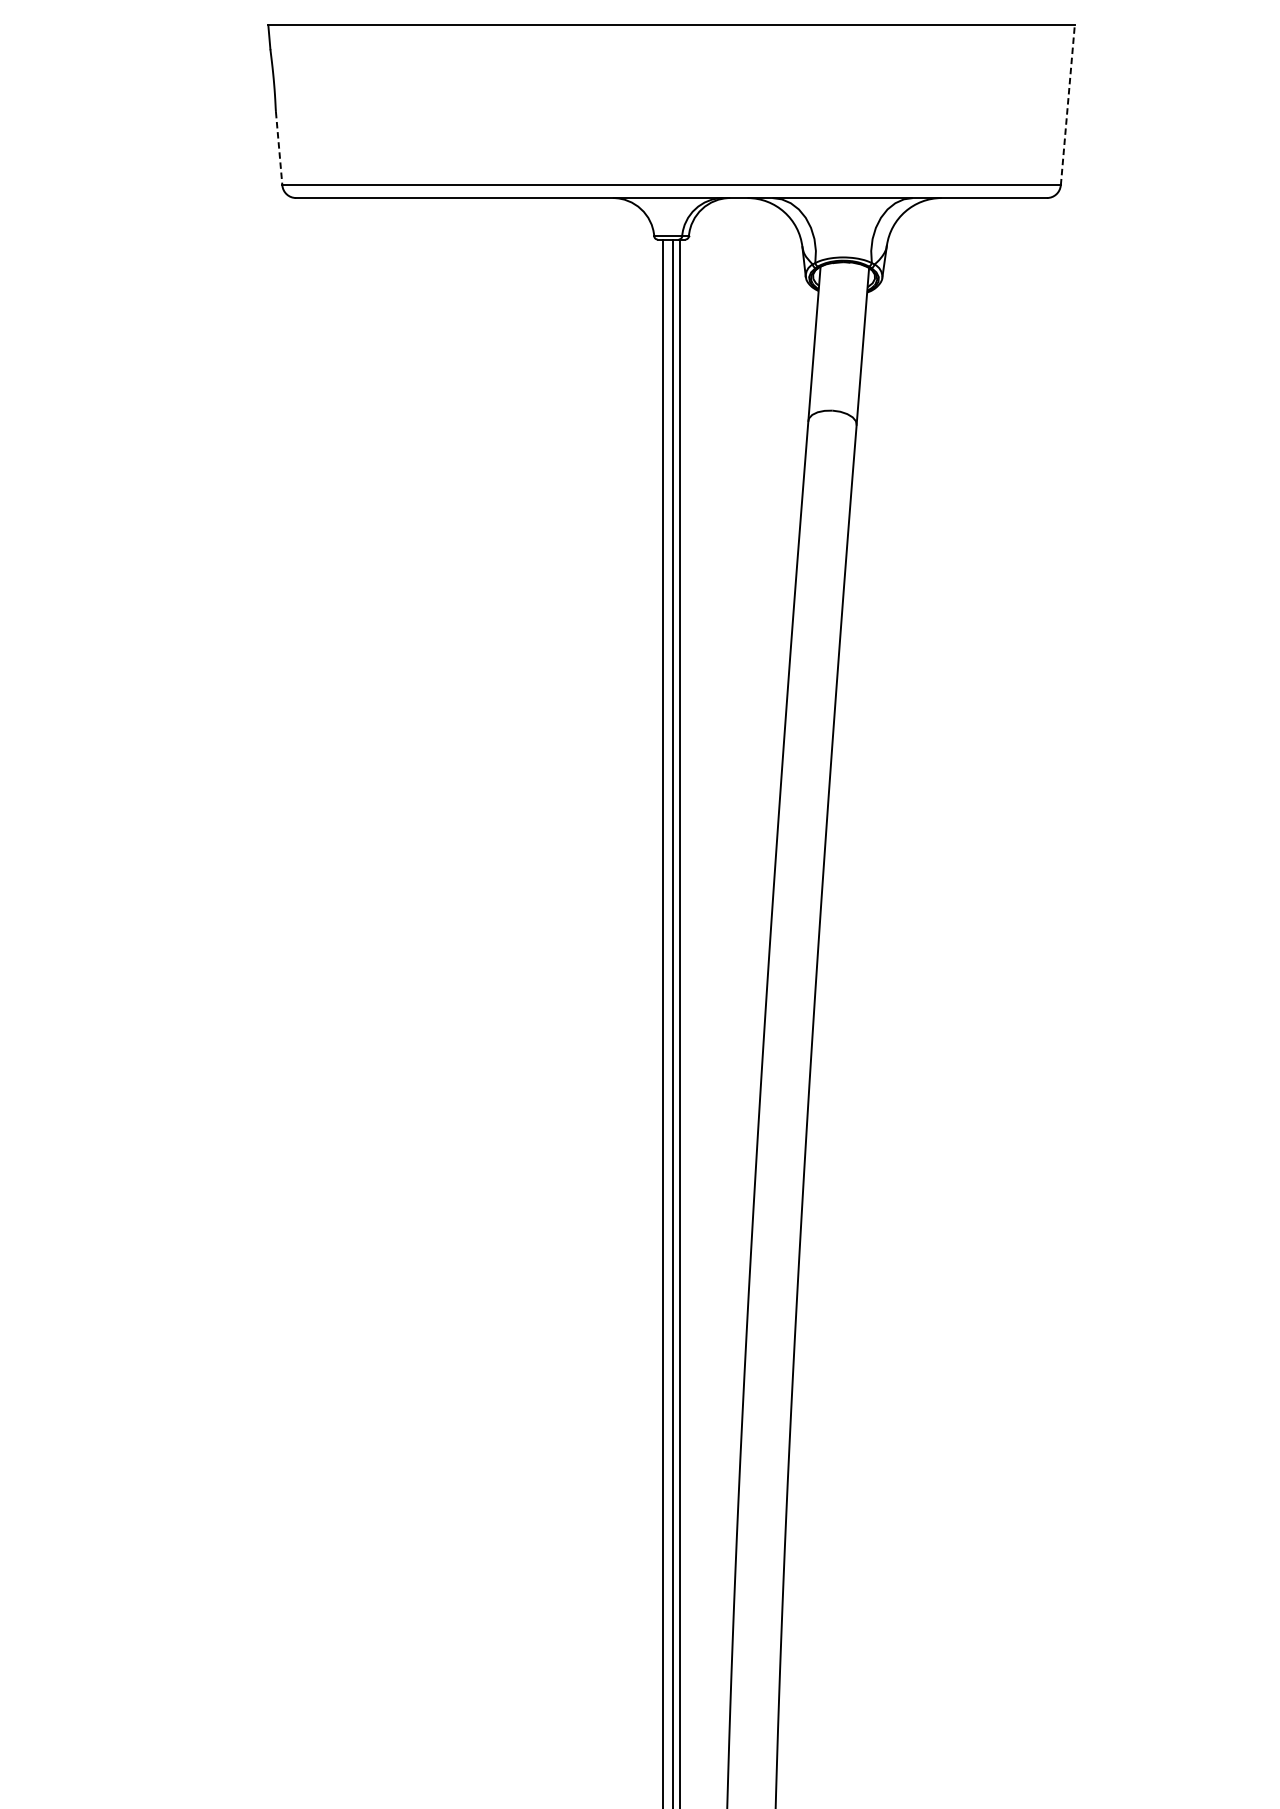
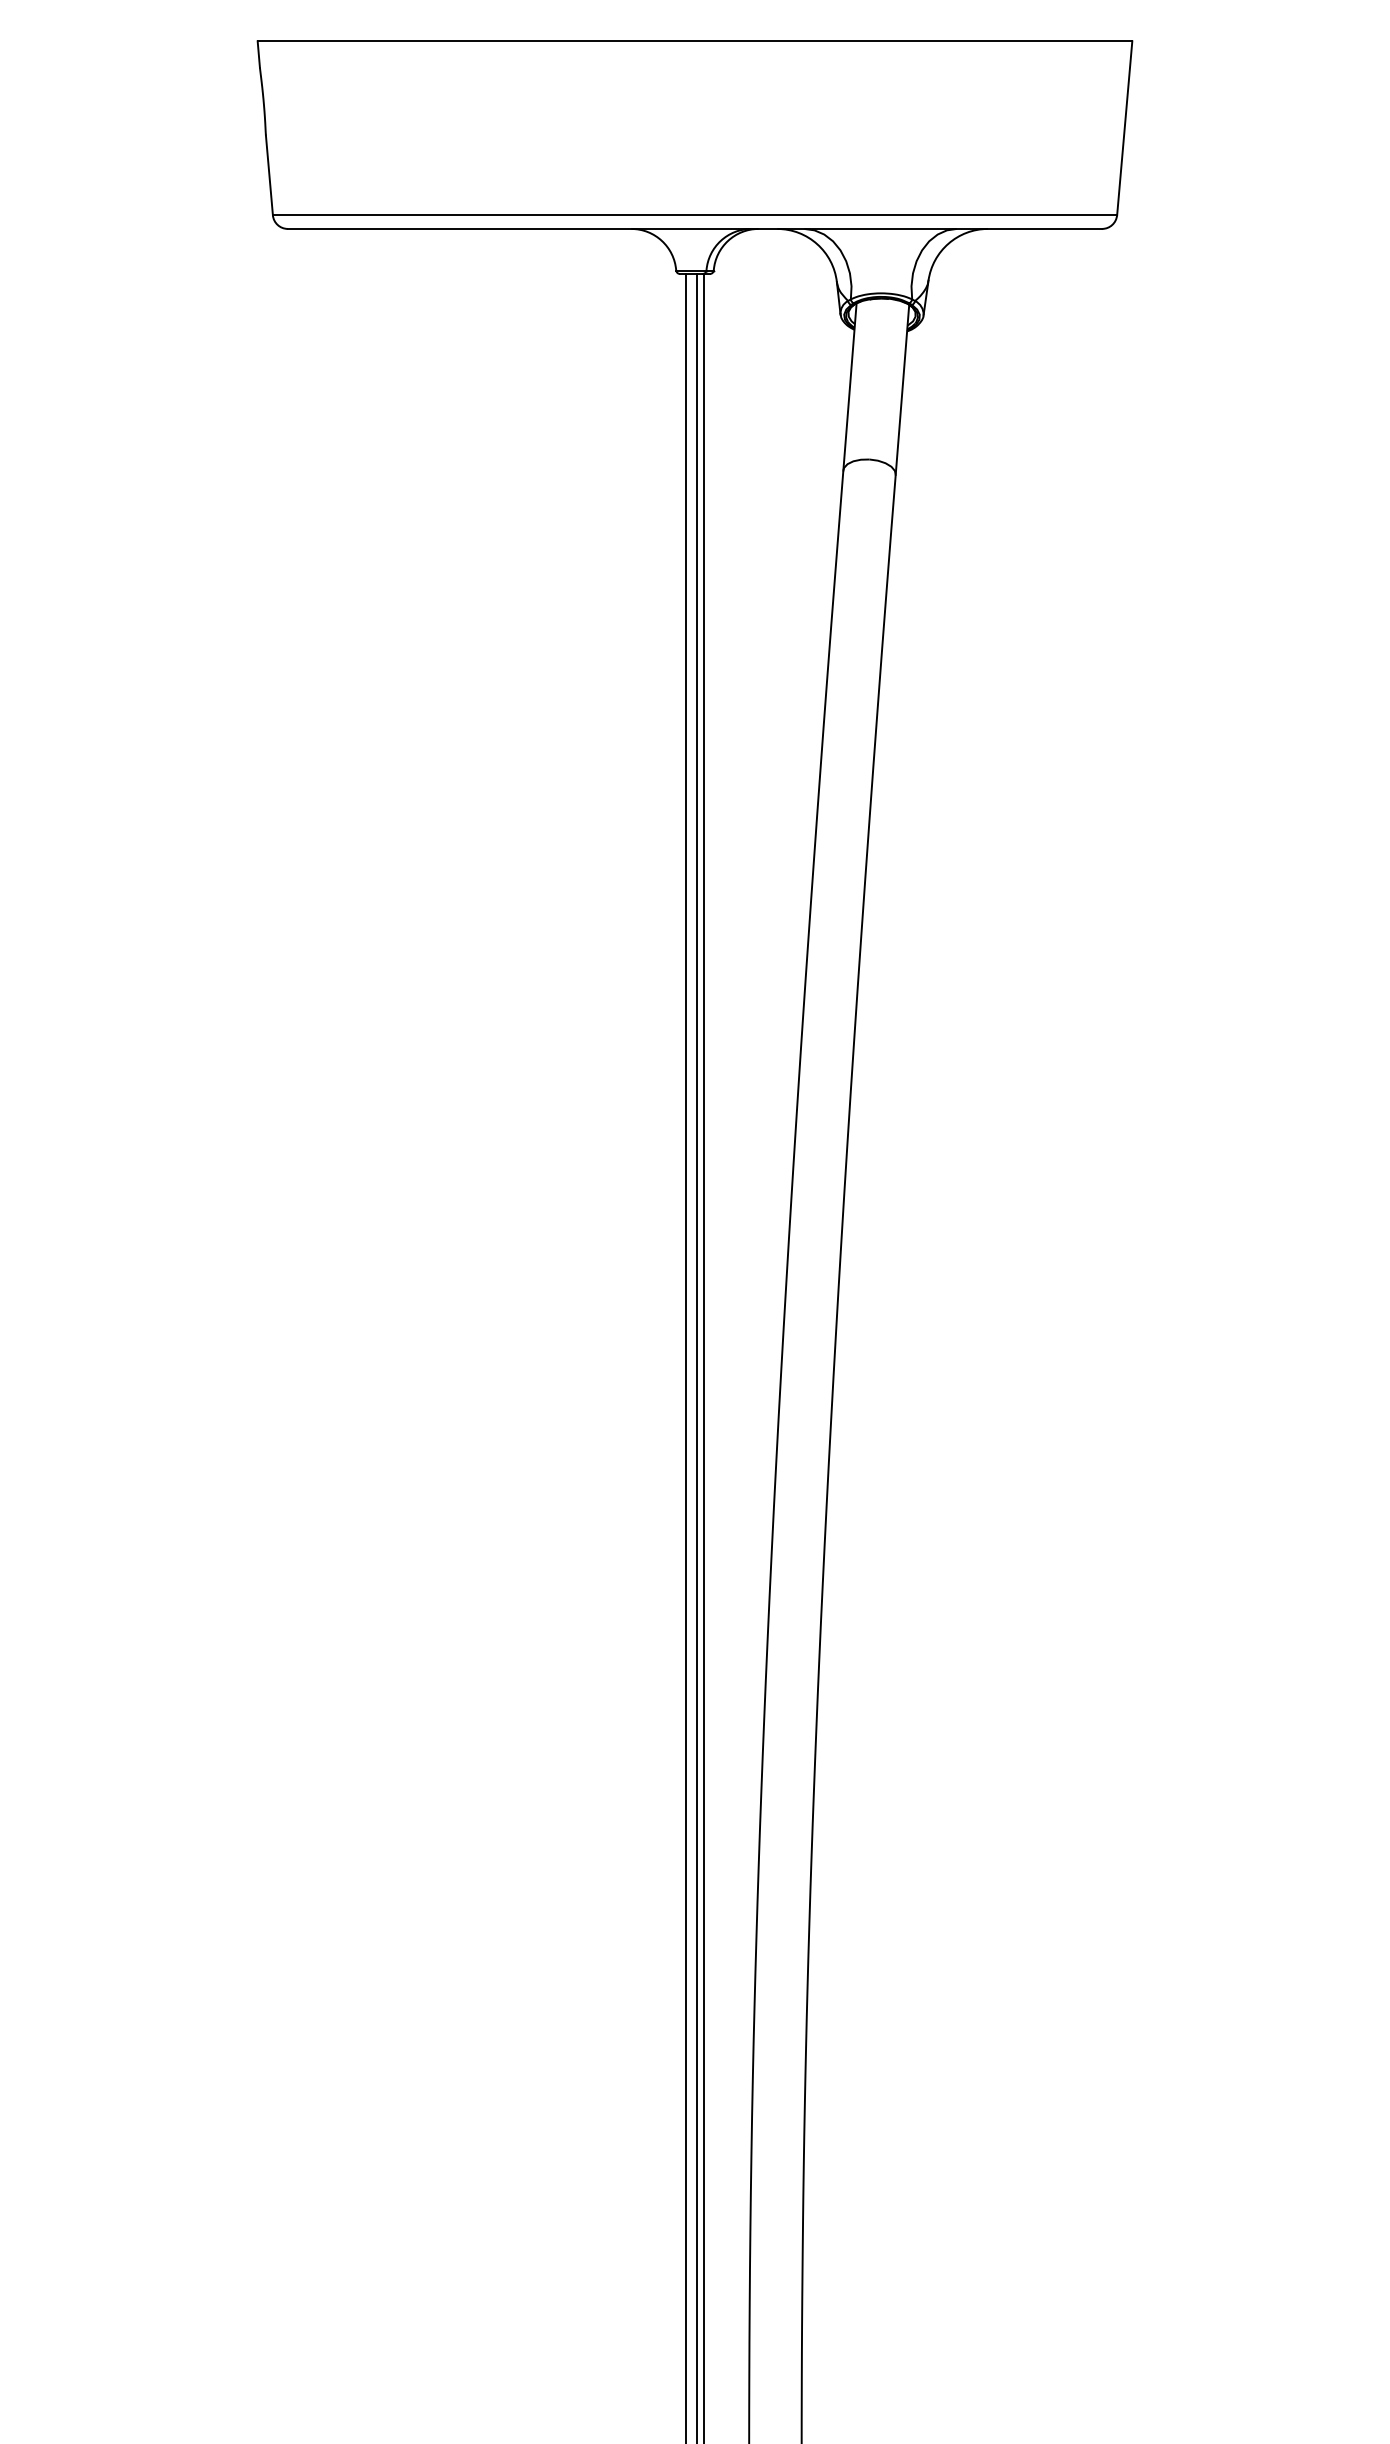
line: (1067, 104) -> (1124, 127), dashed -> solid
line: (279, 148) -> (269, 175), dashed -> solid

